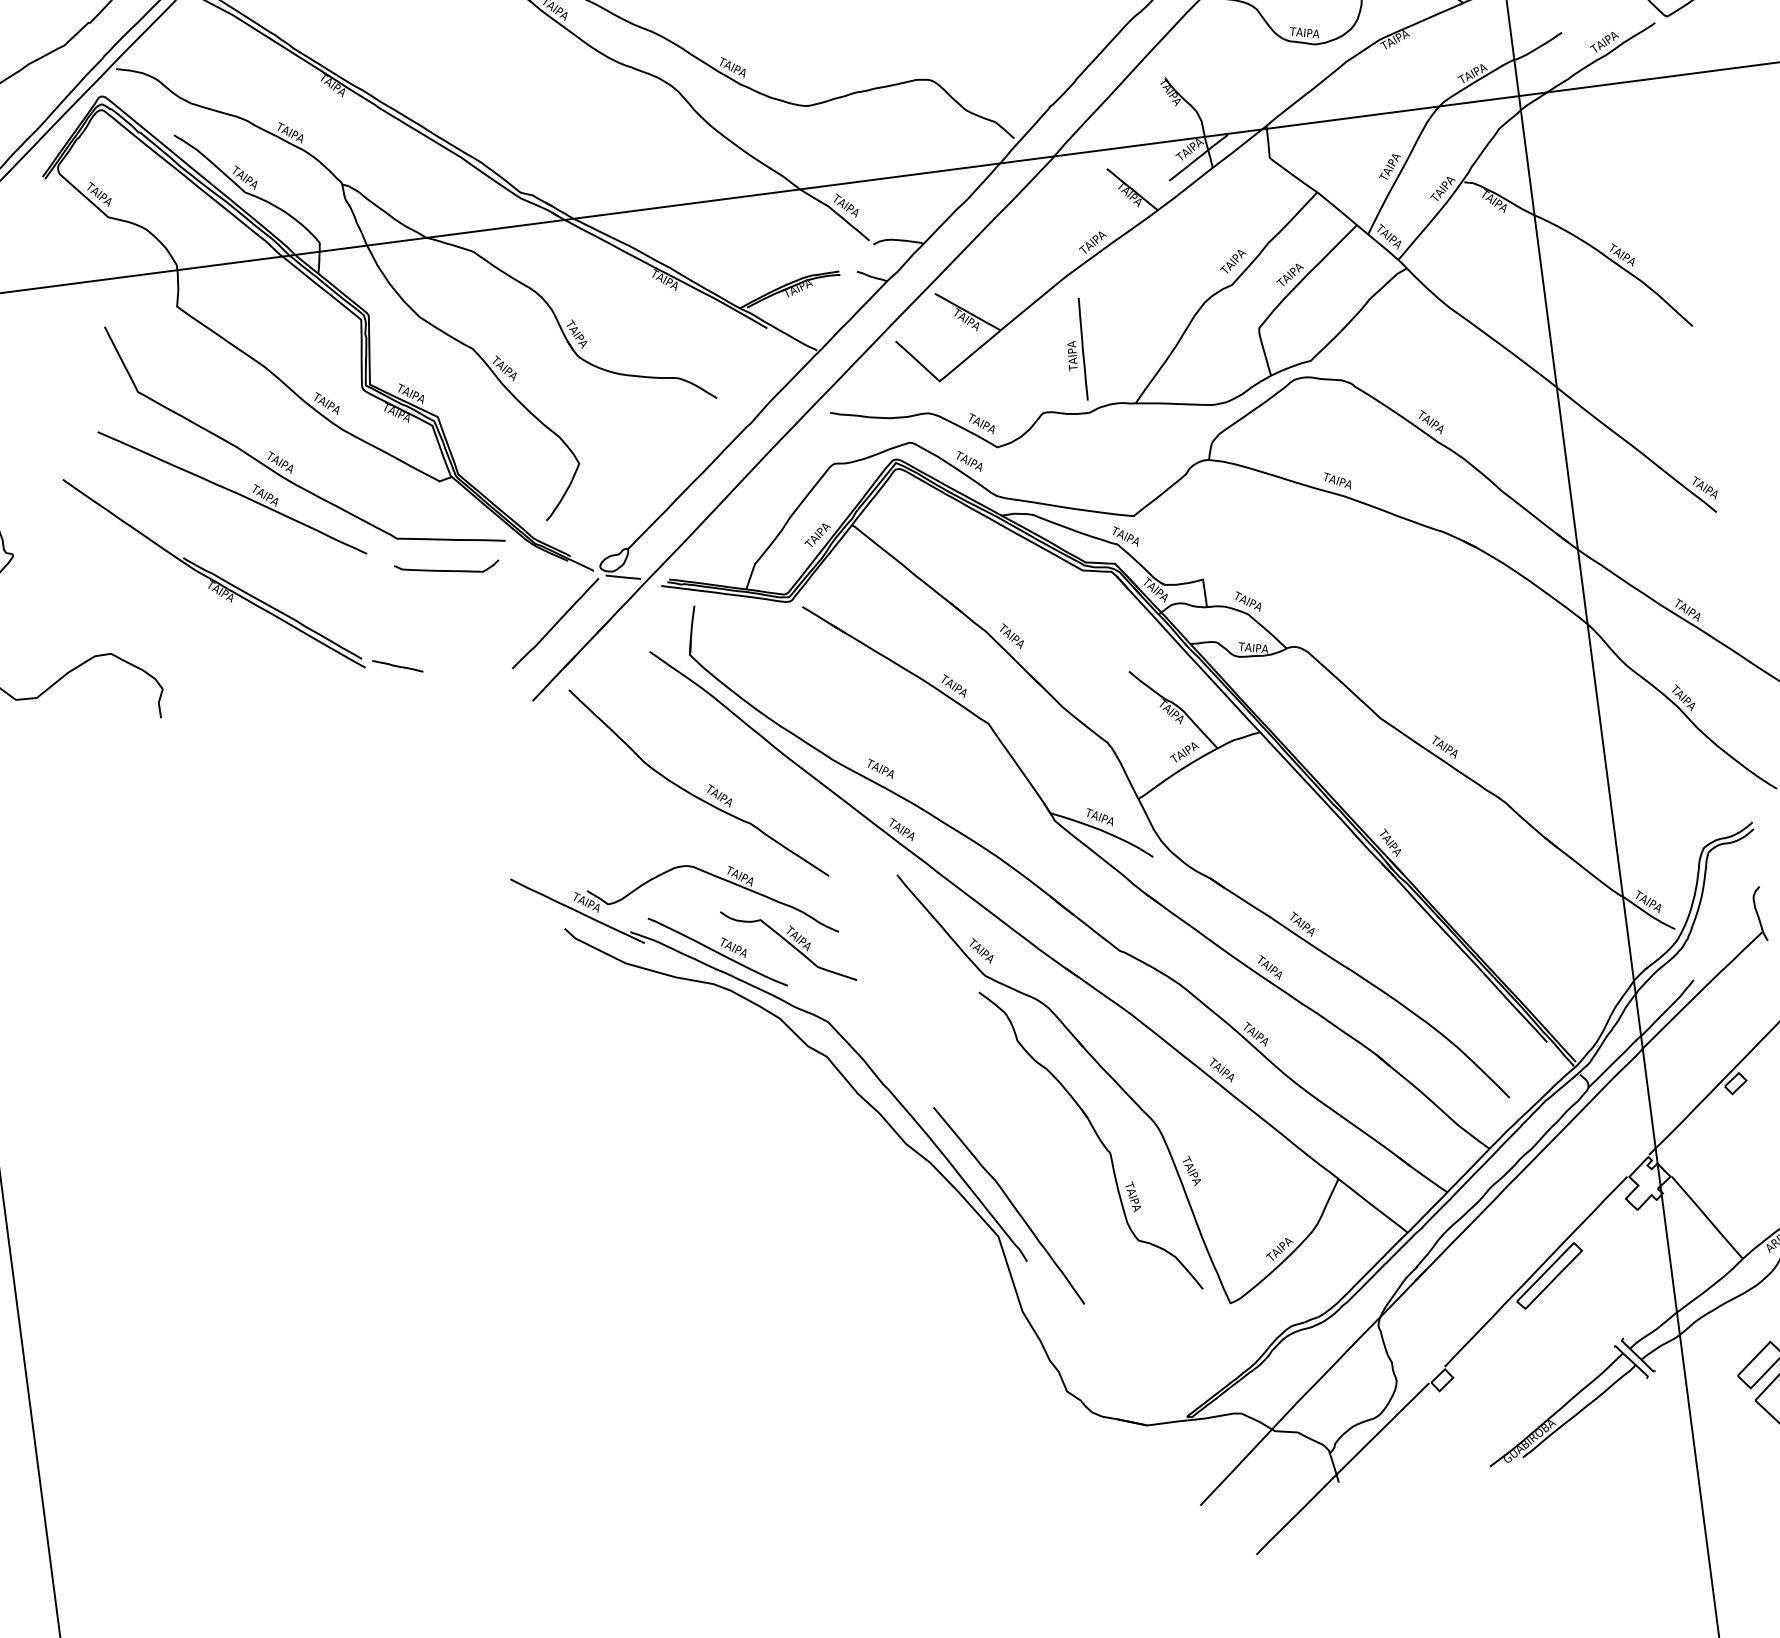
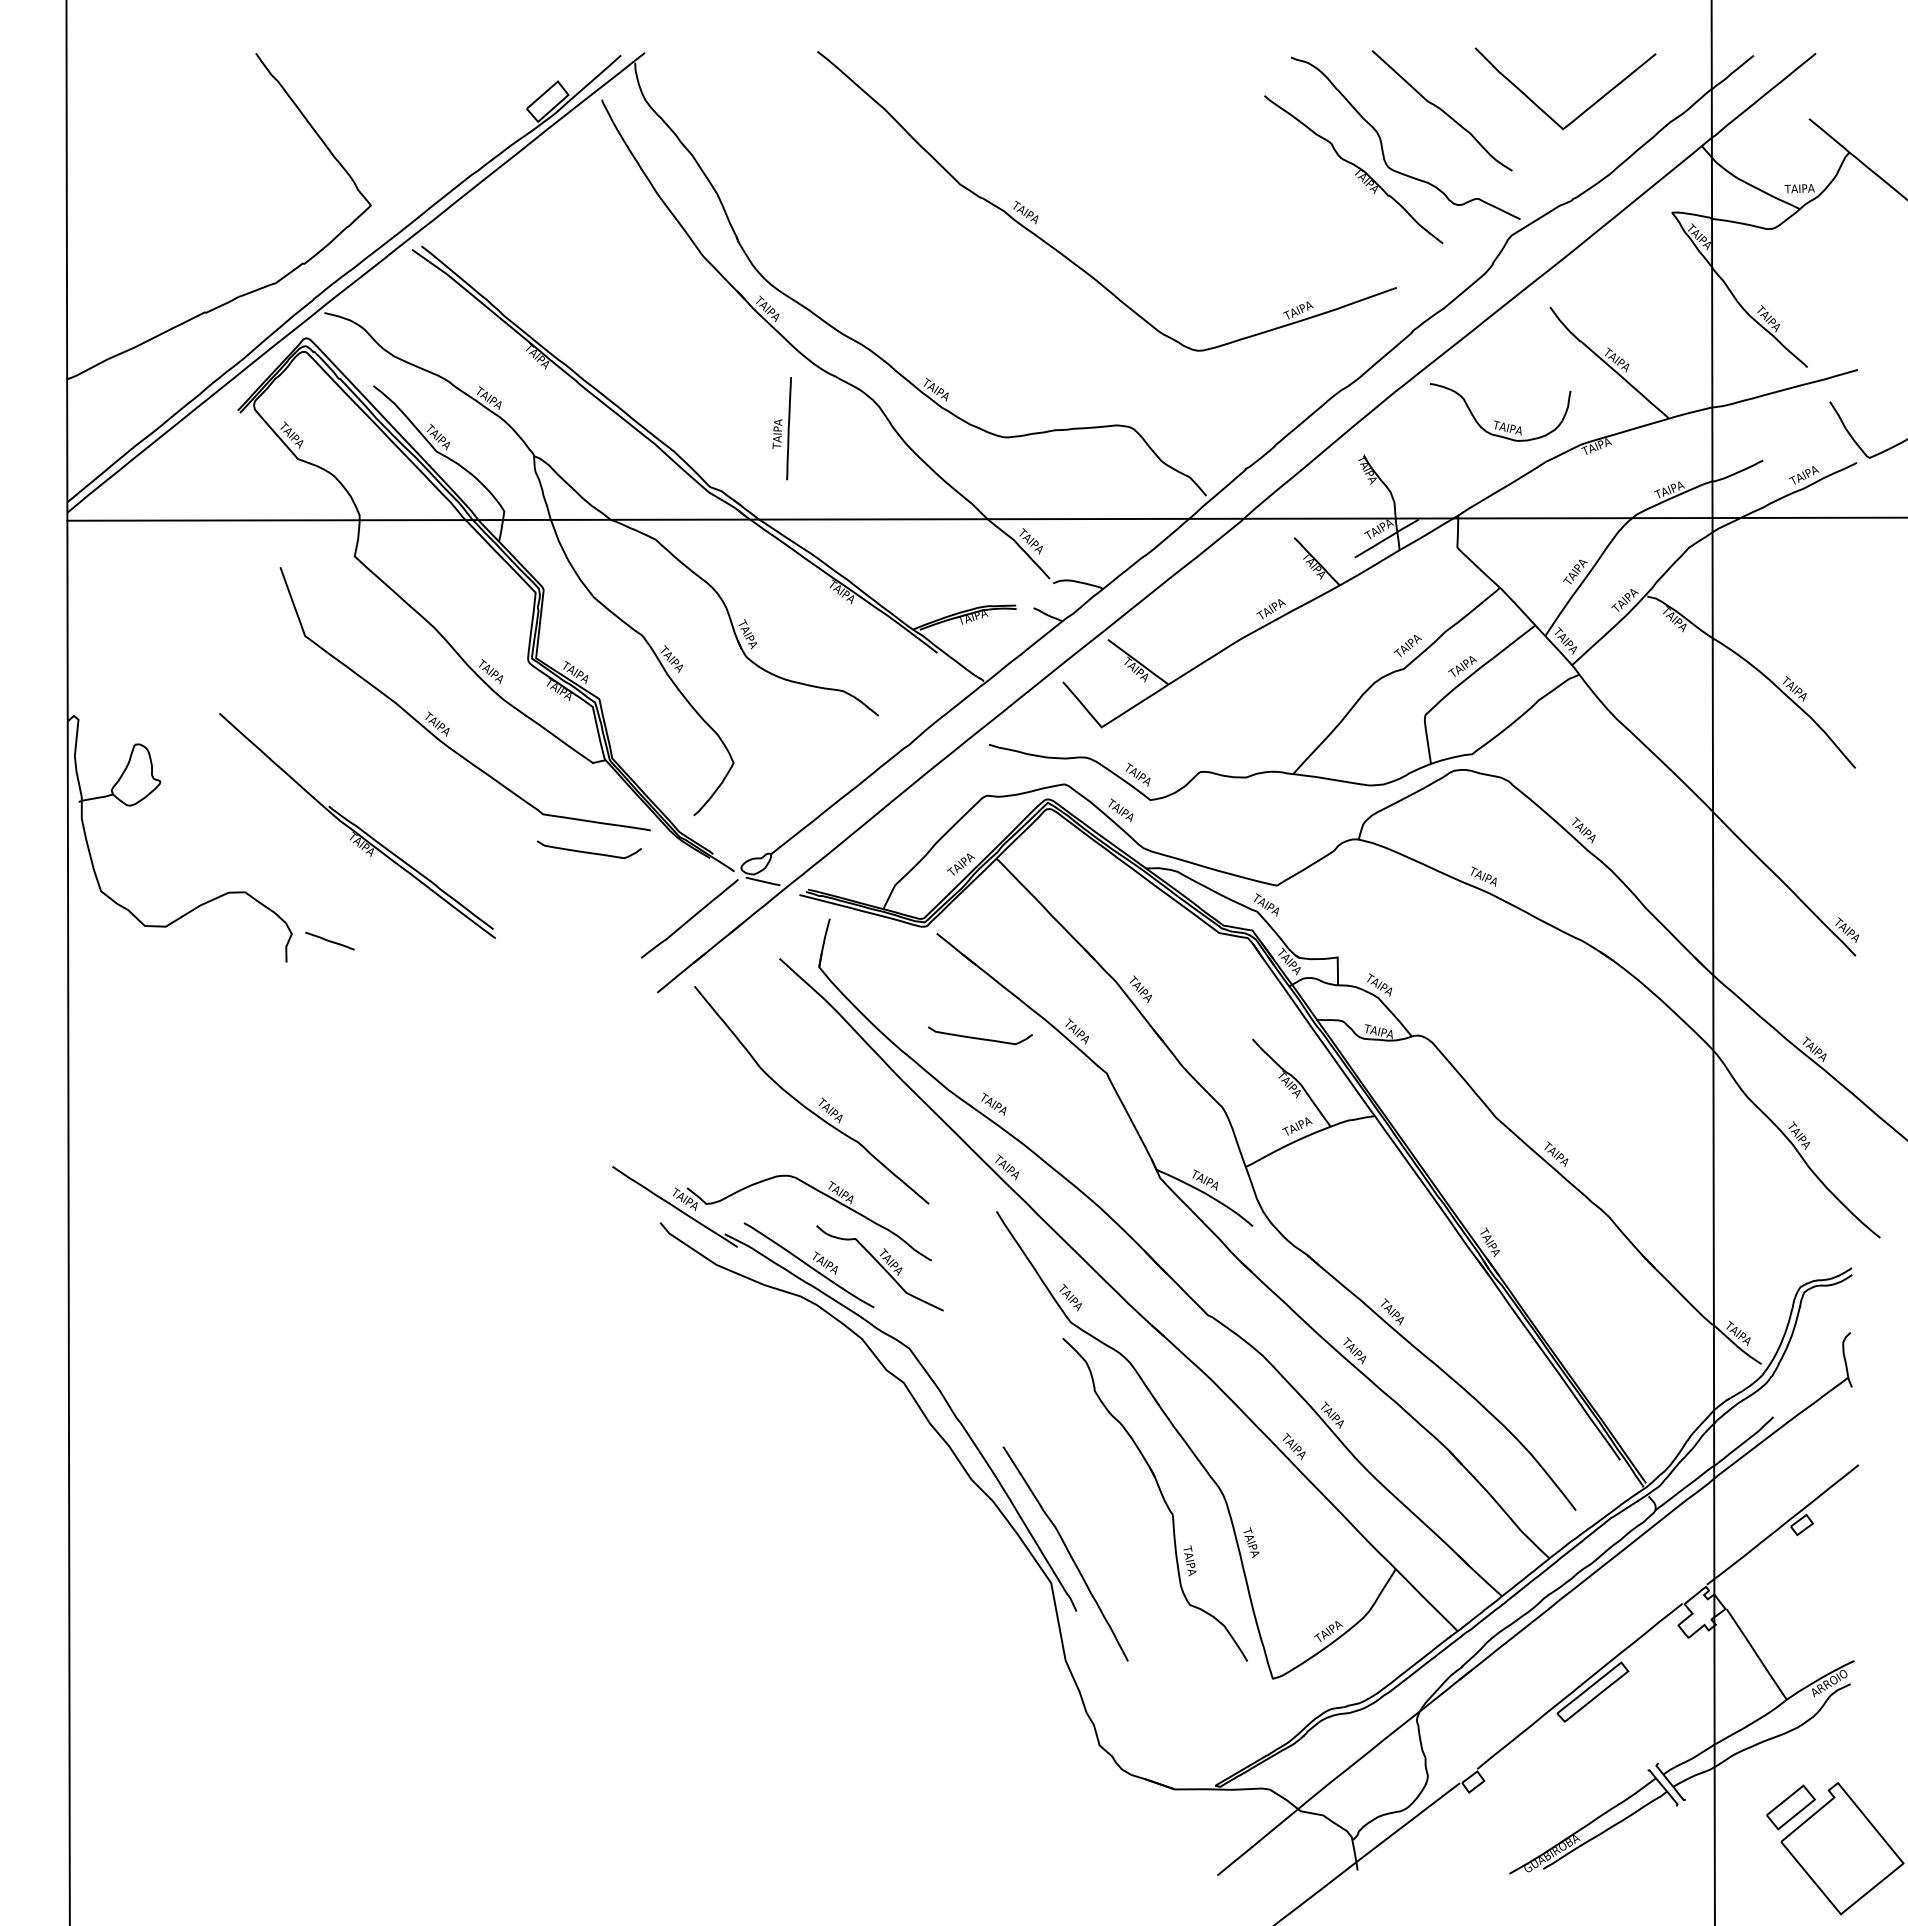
part: (1075, 349) -> (781, 428), moved
part: (232, 493) -> (385, 748), removed
line: (397, 665) -> (329, 940), moved
curve: (857, 704) -> (979, 1037), added

